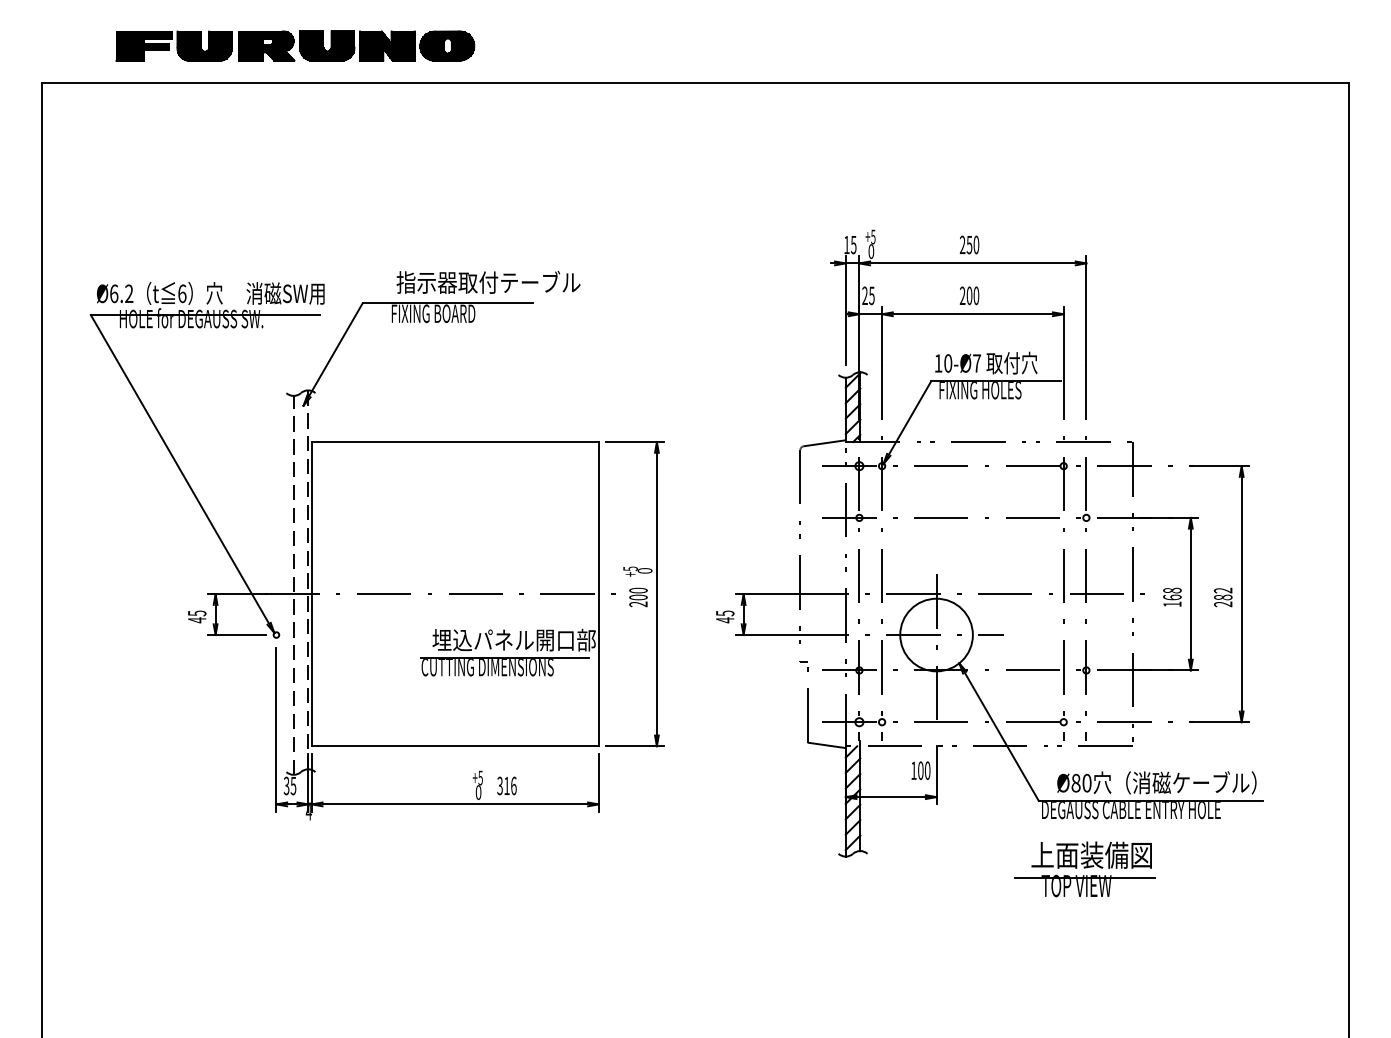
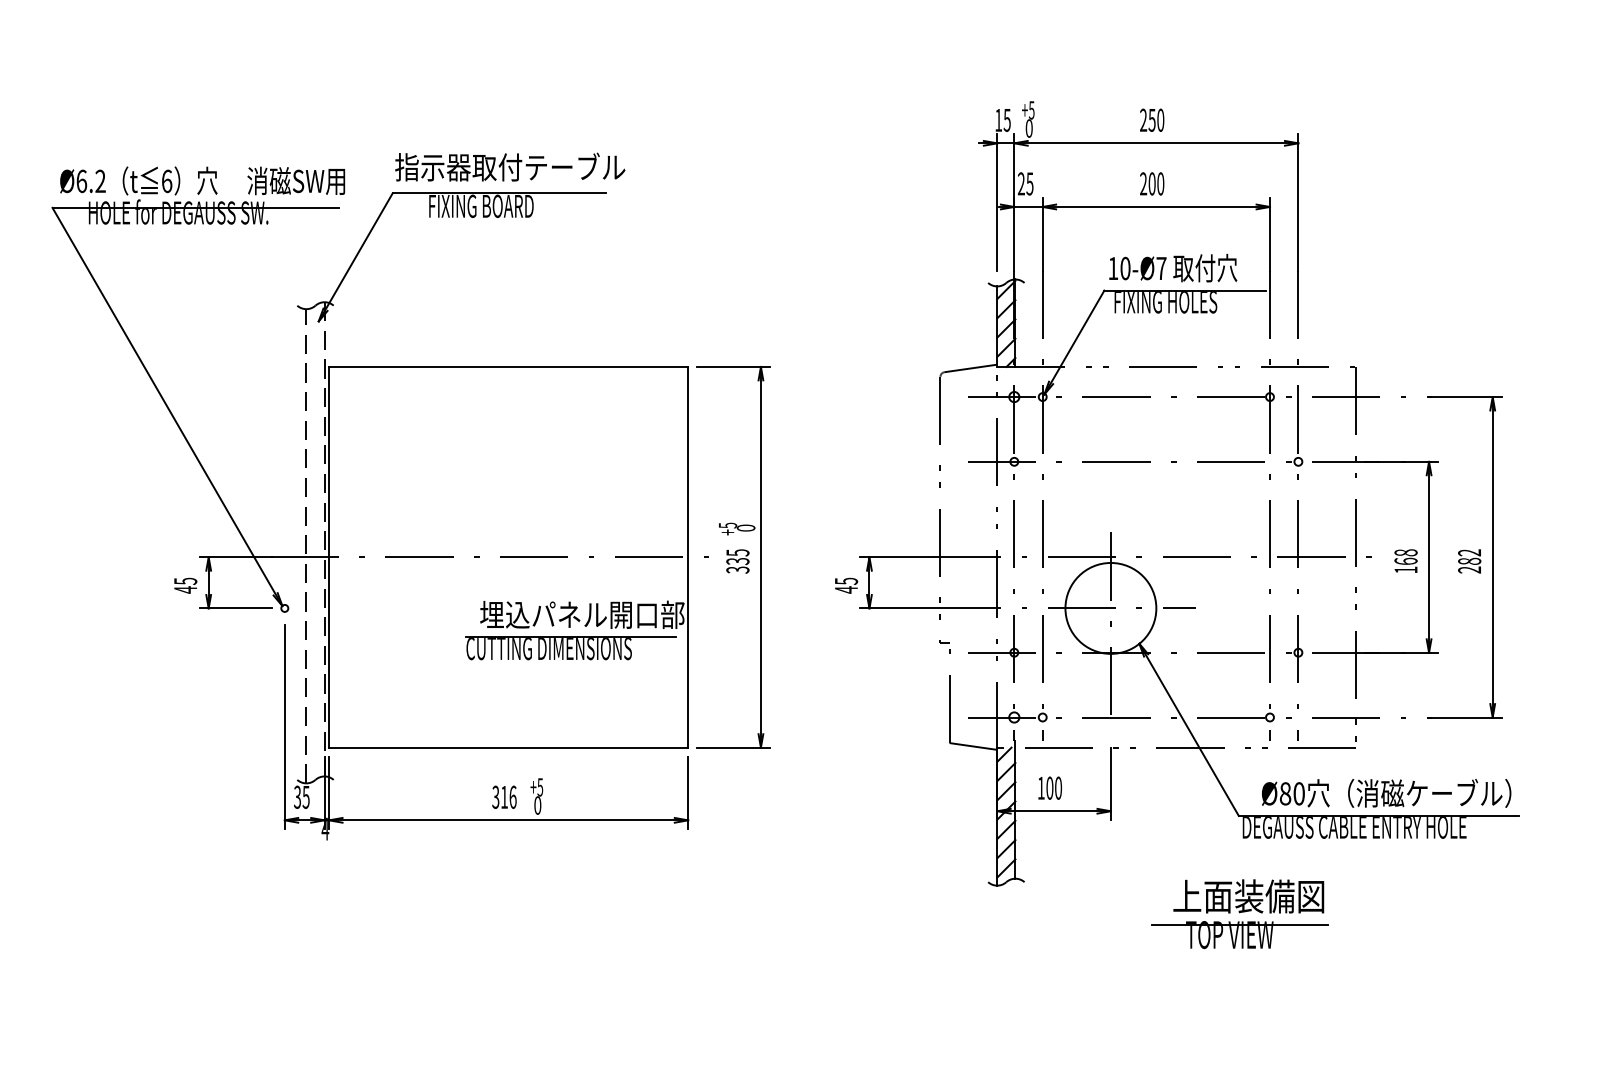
text: (488, 282) -> (510, 167), moved
text: (638, 597) -> (737, 561), 200 -> 335
text: (920, 770) -> (1049, 787), moved
text: (506, 785) -> (503, 796), moved
part: (1084, 869) -> (1239, 914), moved

